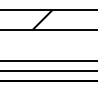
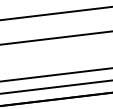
hatch: (42, 19) -> (44, 26), removed

